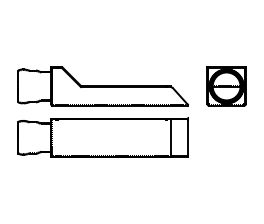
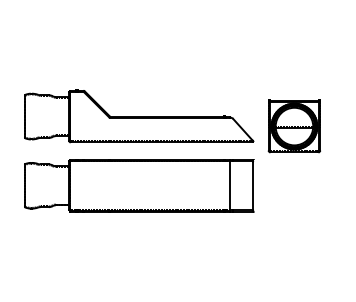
part: (225, 86) -> (293, 126), moved

